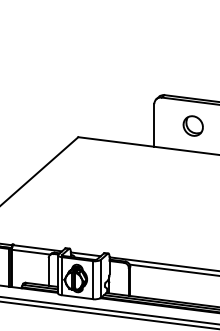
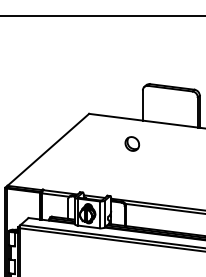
part: (192, 125) -> (131, 143), moved

